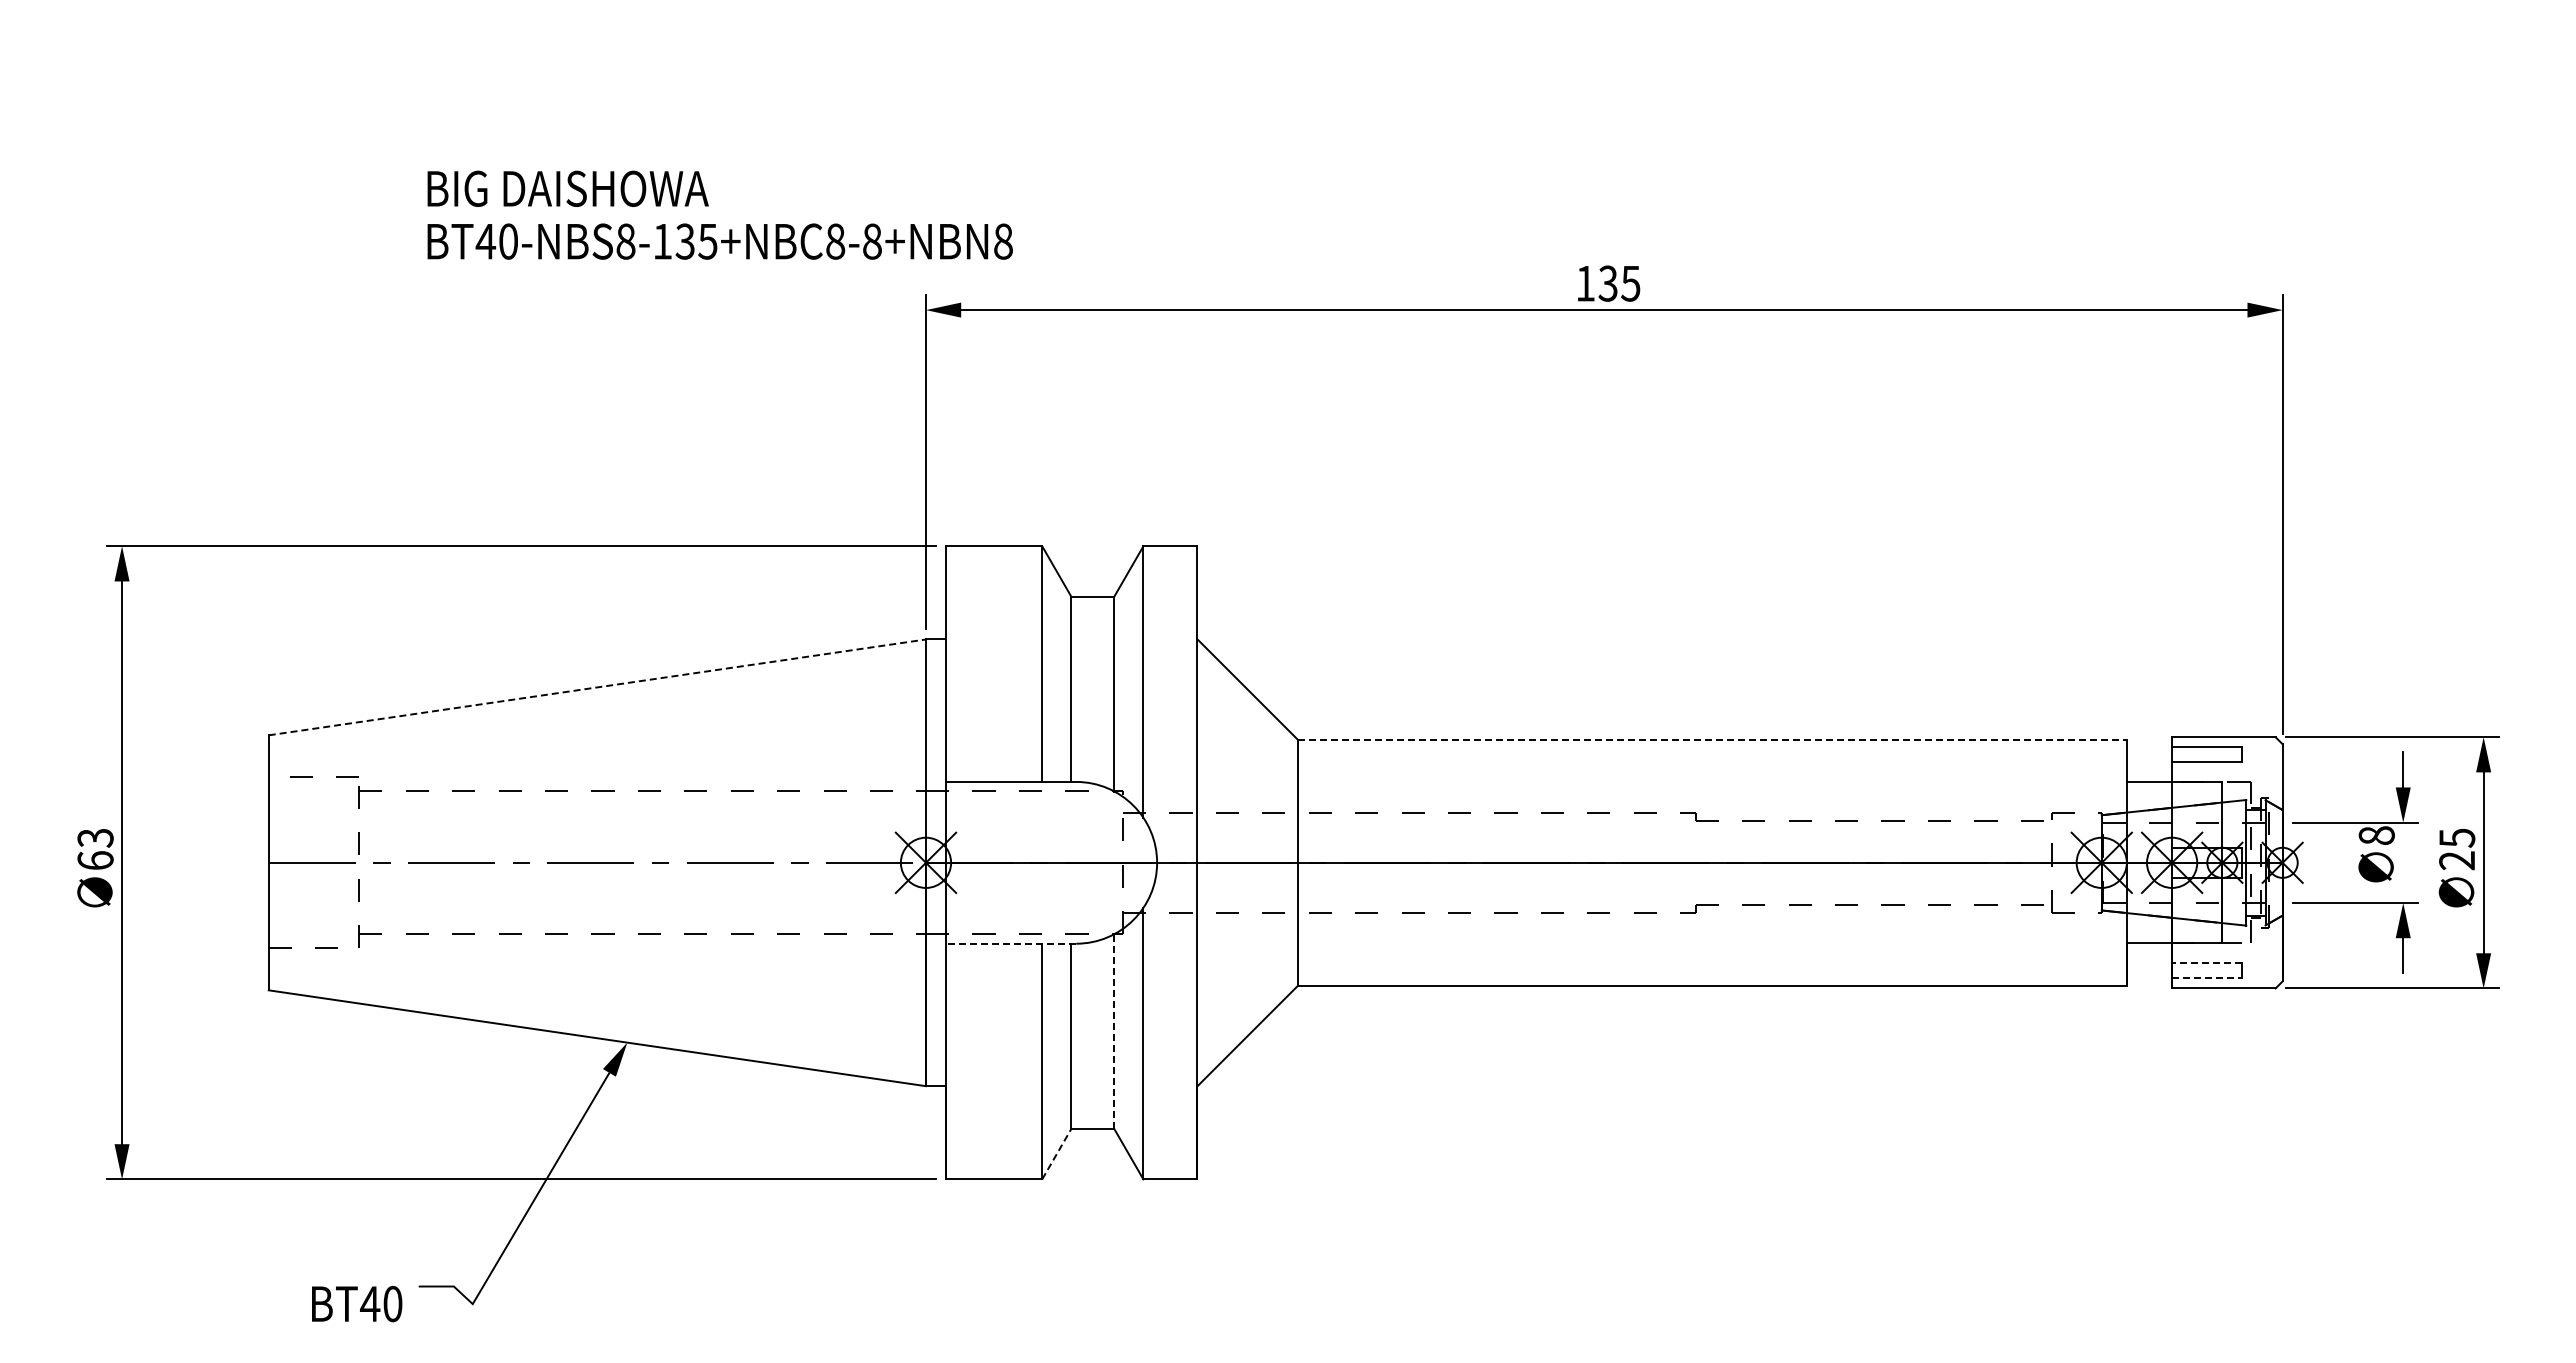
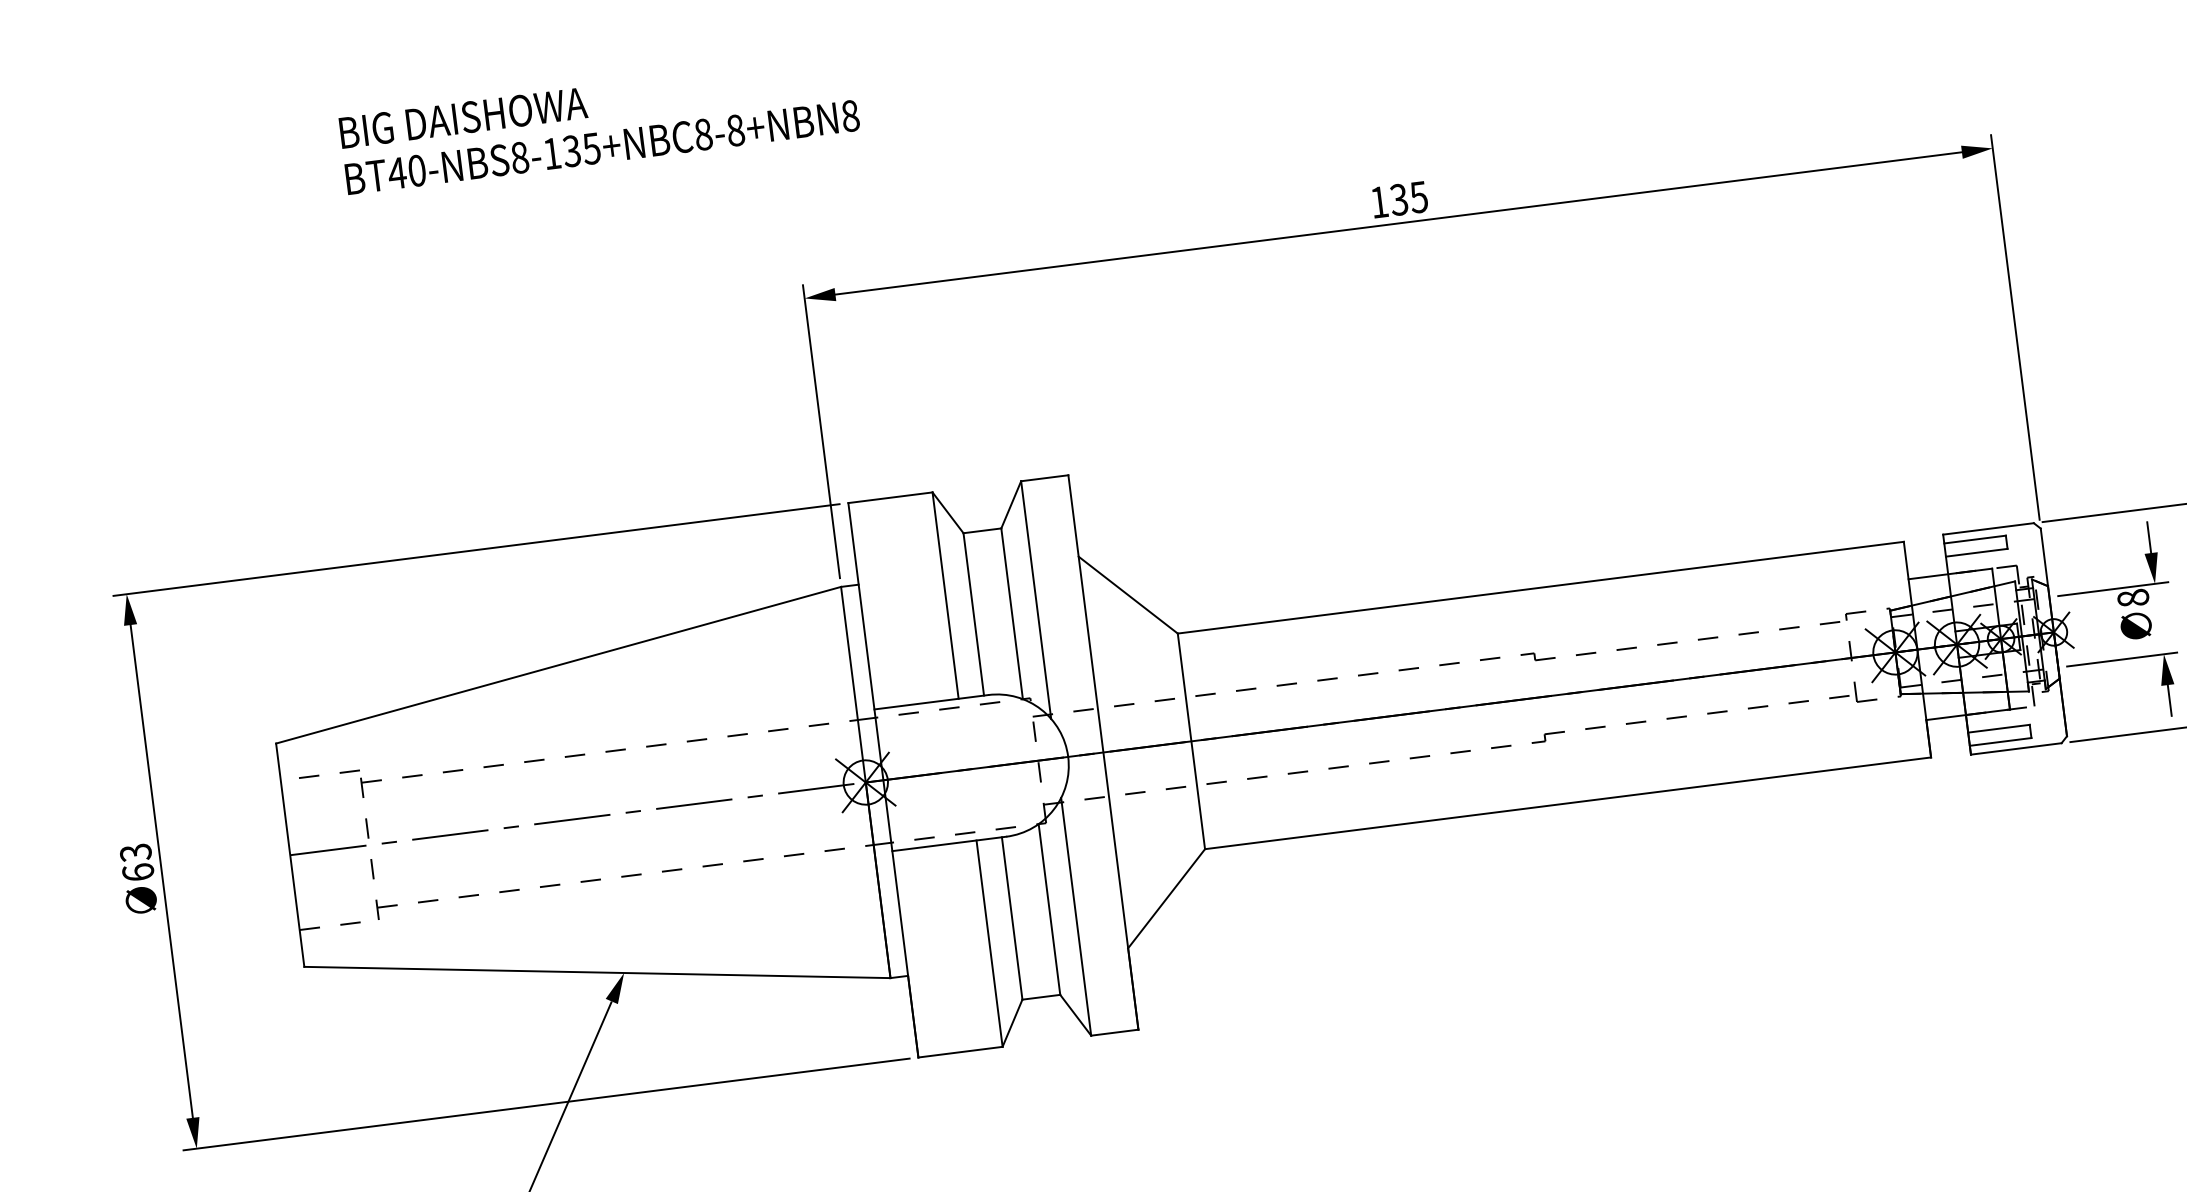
text: (719, 214) -> (598, 123), moved
line: (597, 687) -> (558, 665), dashed -> solid
line: (1712, 739) -> (1540, 587), dashed -> solid
line: (1010, 943) -> (948, 843), dashed -> solid
line: (2206, 963) -> (1998, 729), dashed -> solid
line: (2207, 978) -> (2000, 742), dashed -> solid
line: (1114, 1031) -> (1049, 909), dashed -> solid
line: (1056, 1153) -> (1012, 1022), dashed -> solid

